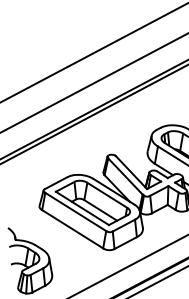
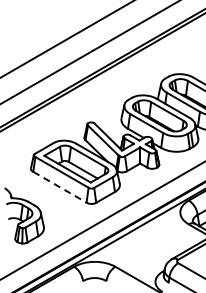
line: (72, 229) -> (59, 187), solid -> dashed

